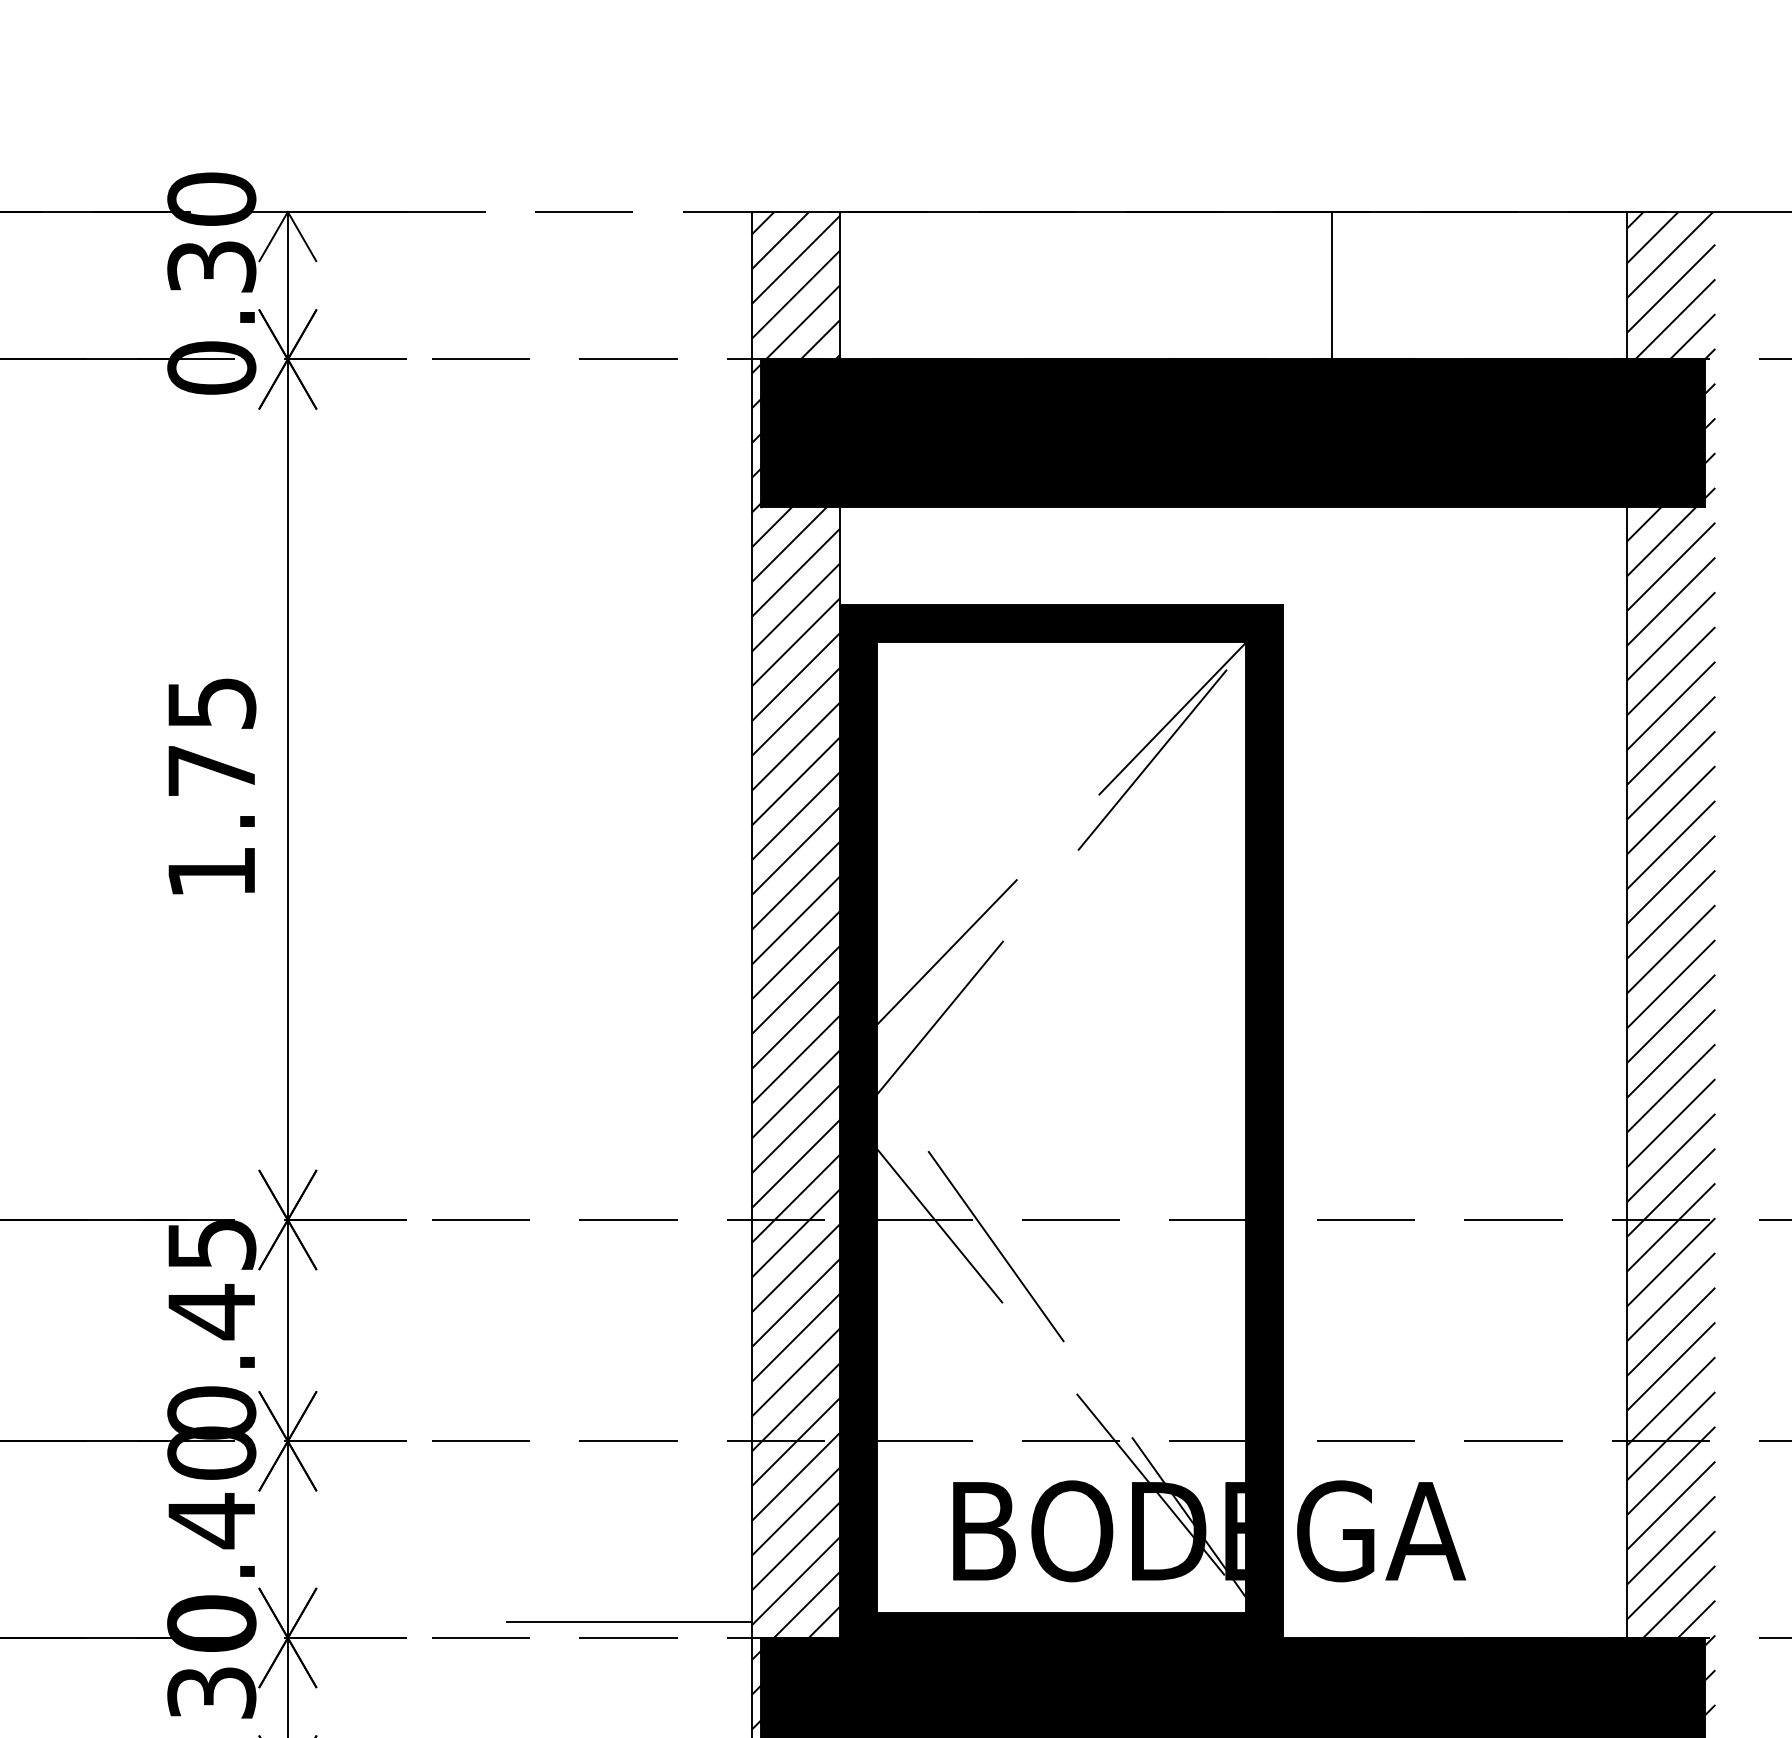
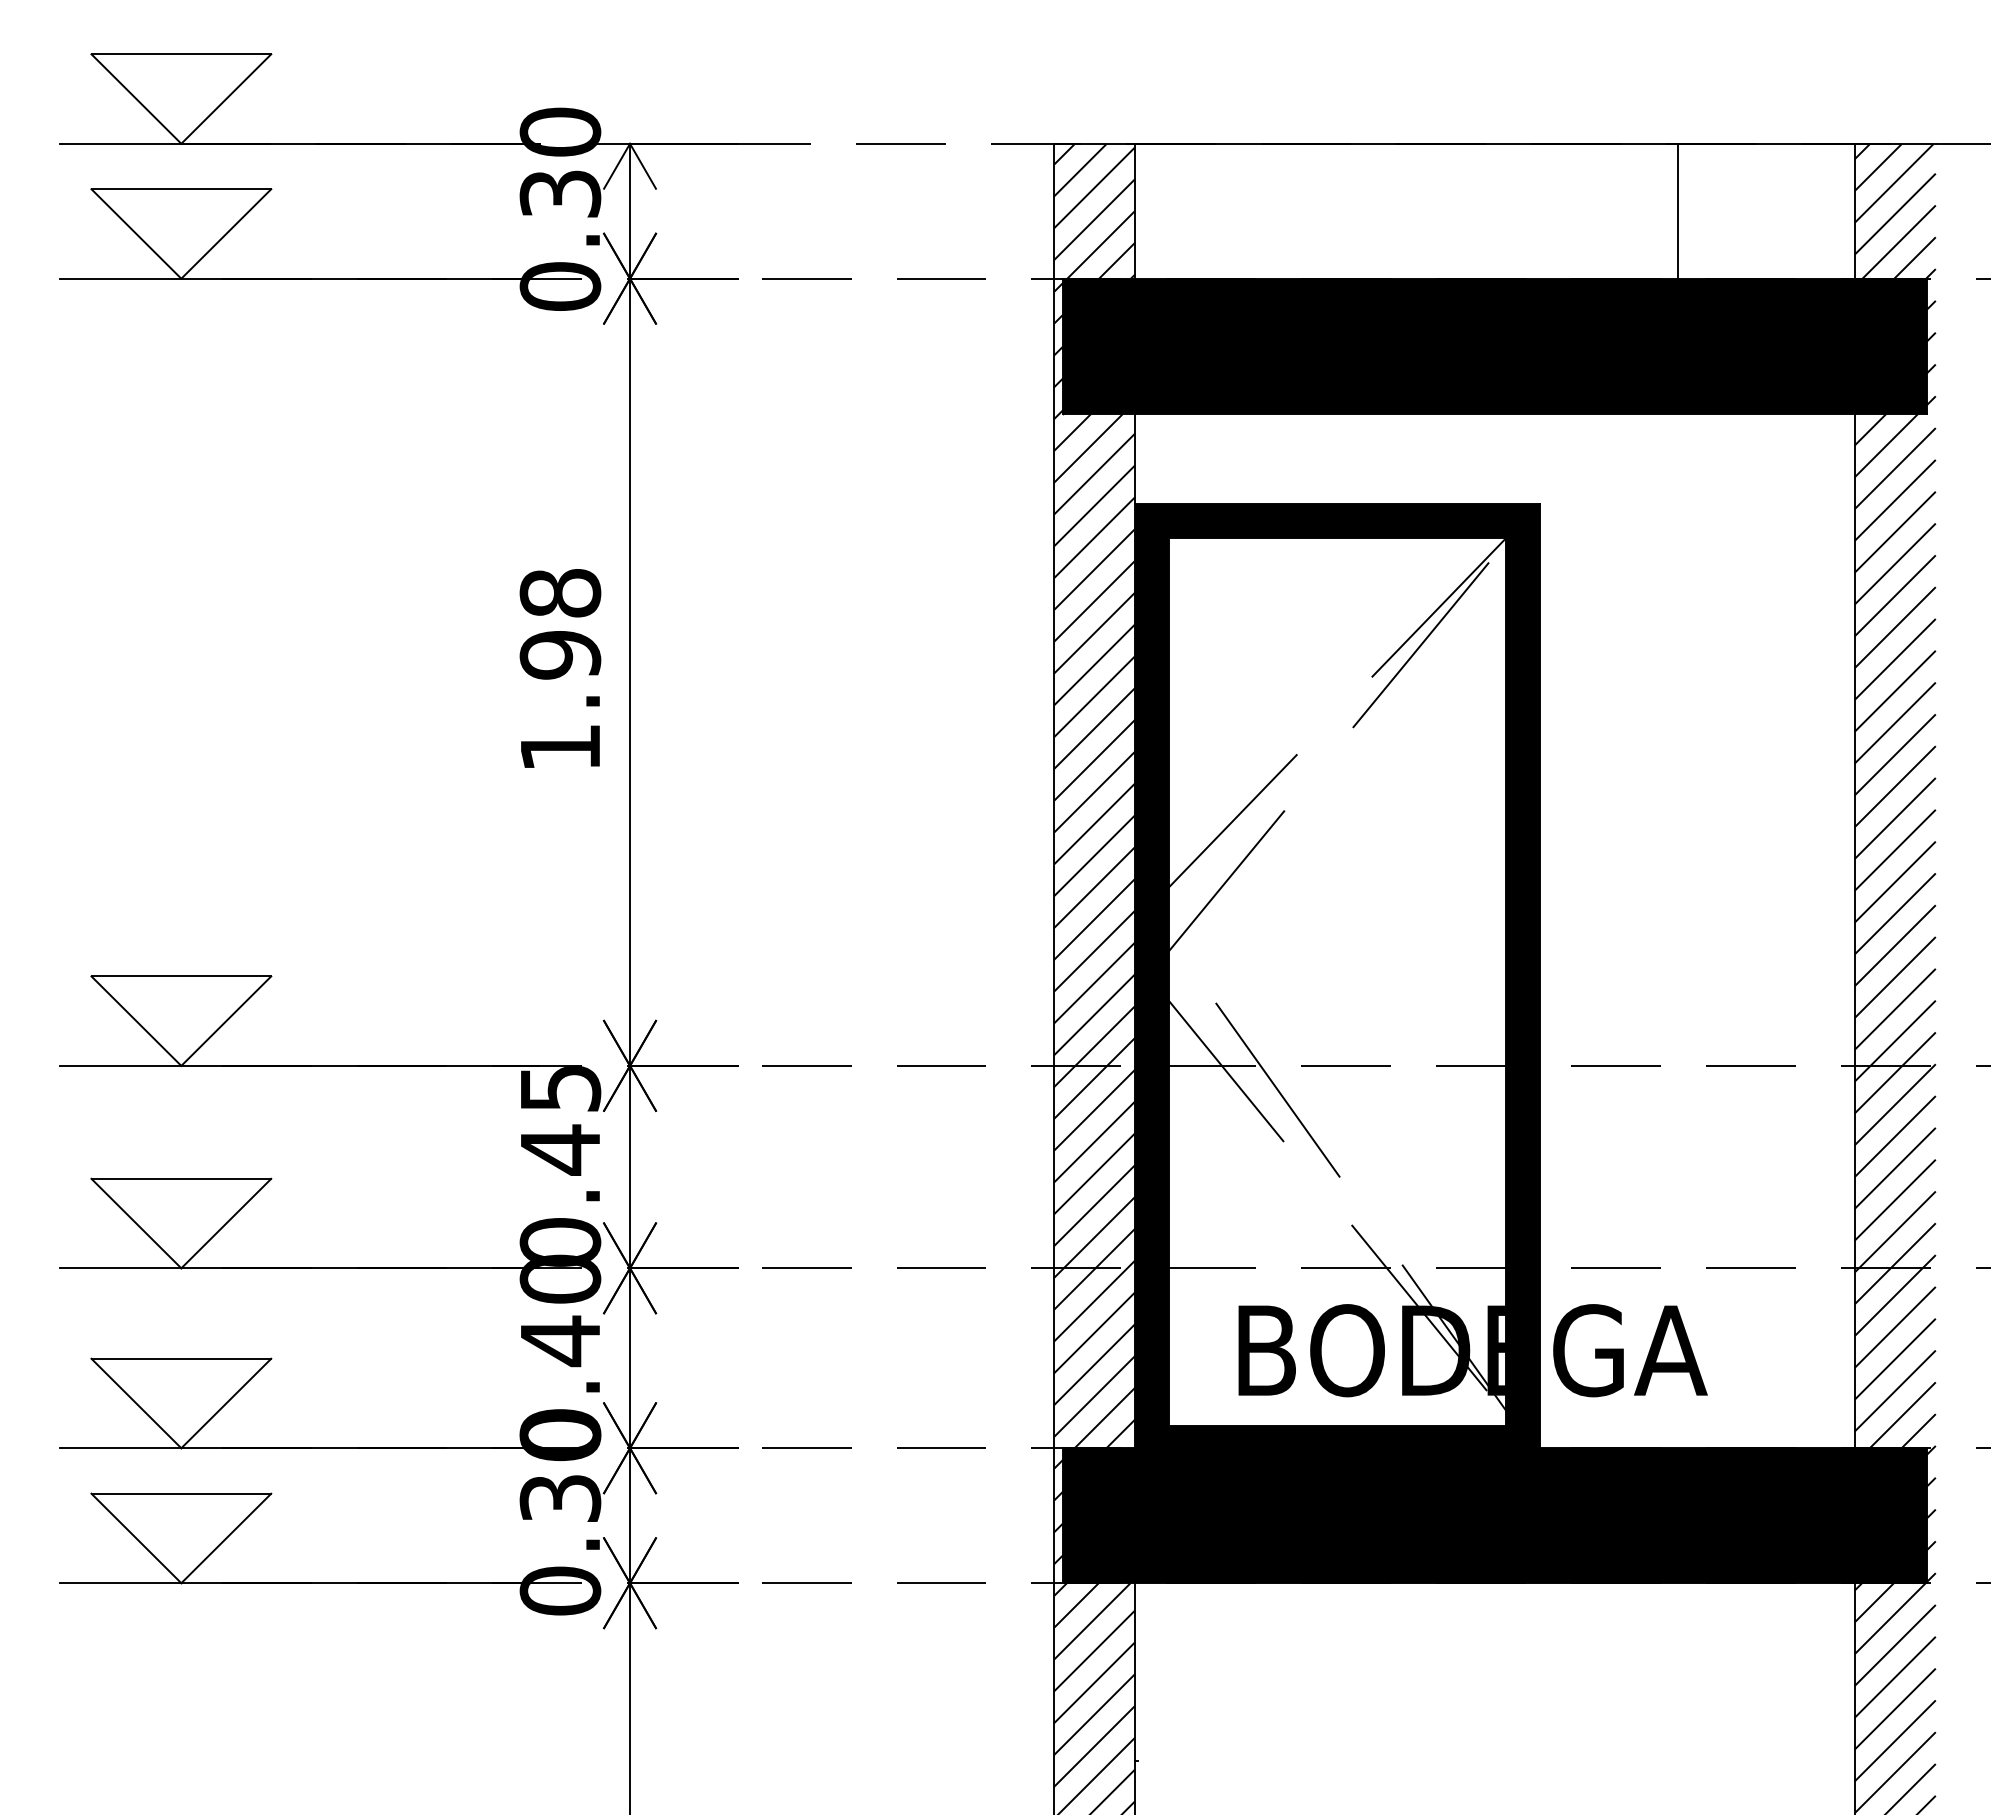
line: (1331, 284) -> (1677, 210), moved
text: (211, 737) -> (560, 624), 1.75 -> 1.98
line: (629, 1621) -> (942, 1433), removed

